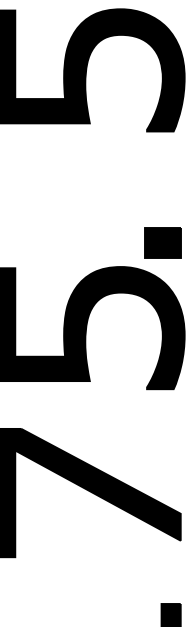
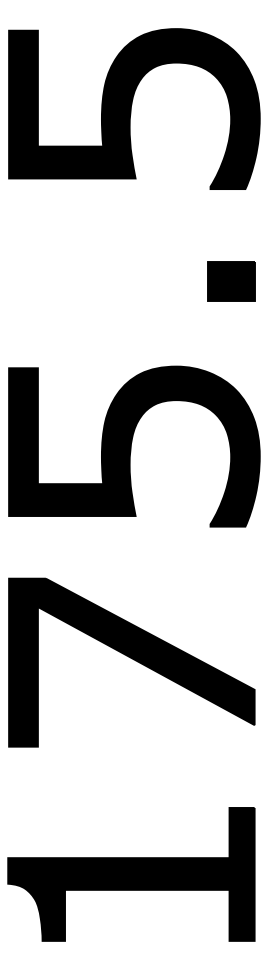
part: (163, 243) -> (231, 281), moved

